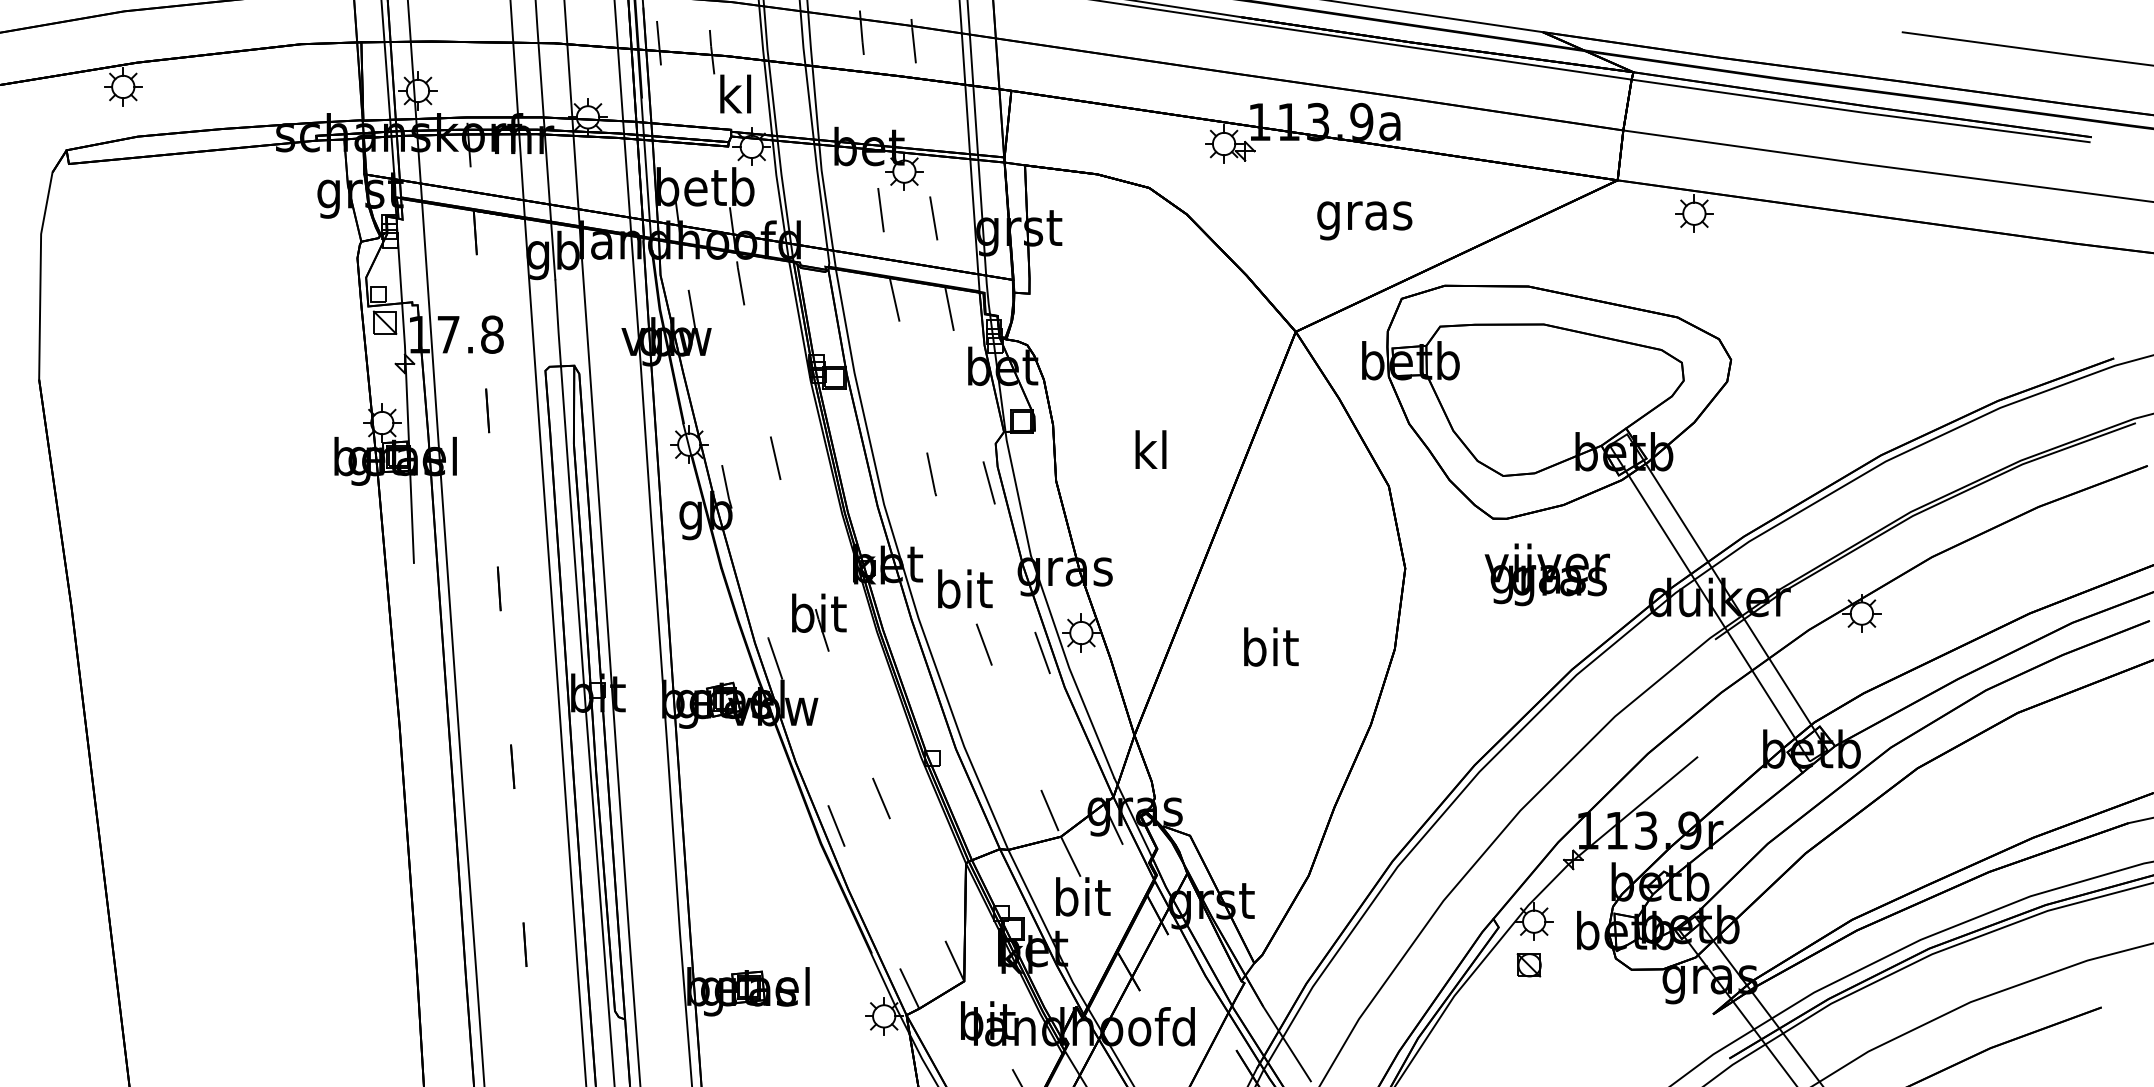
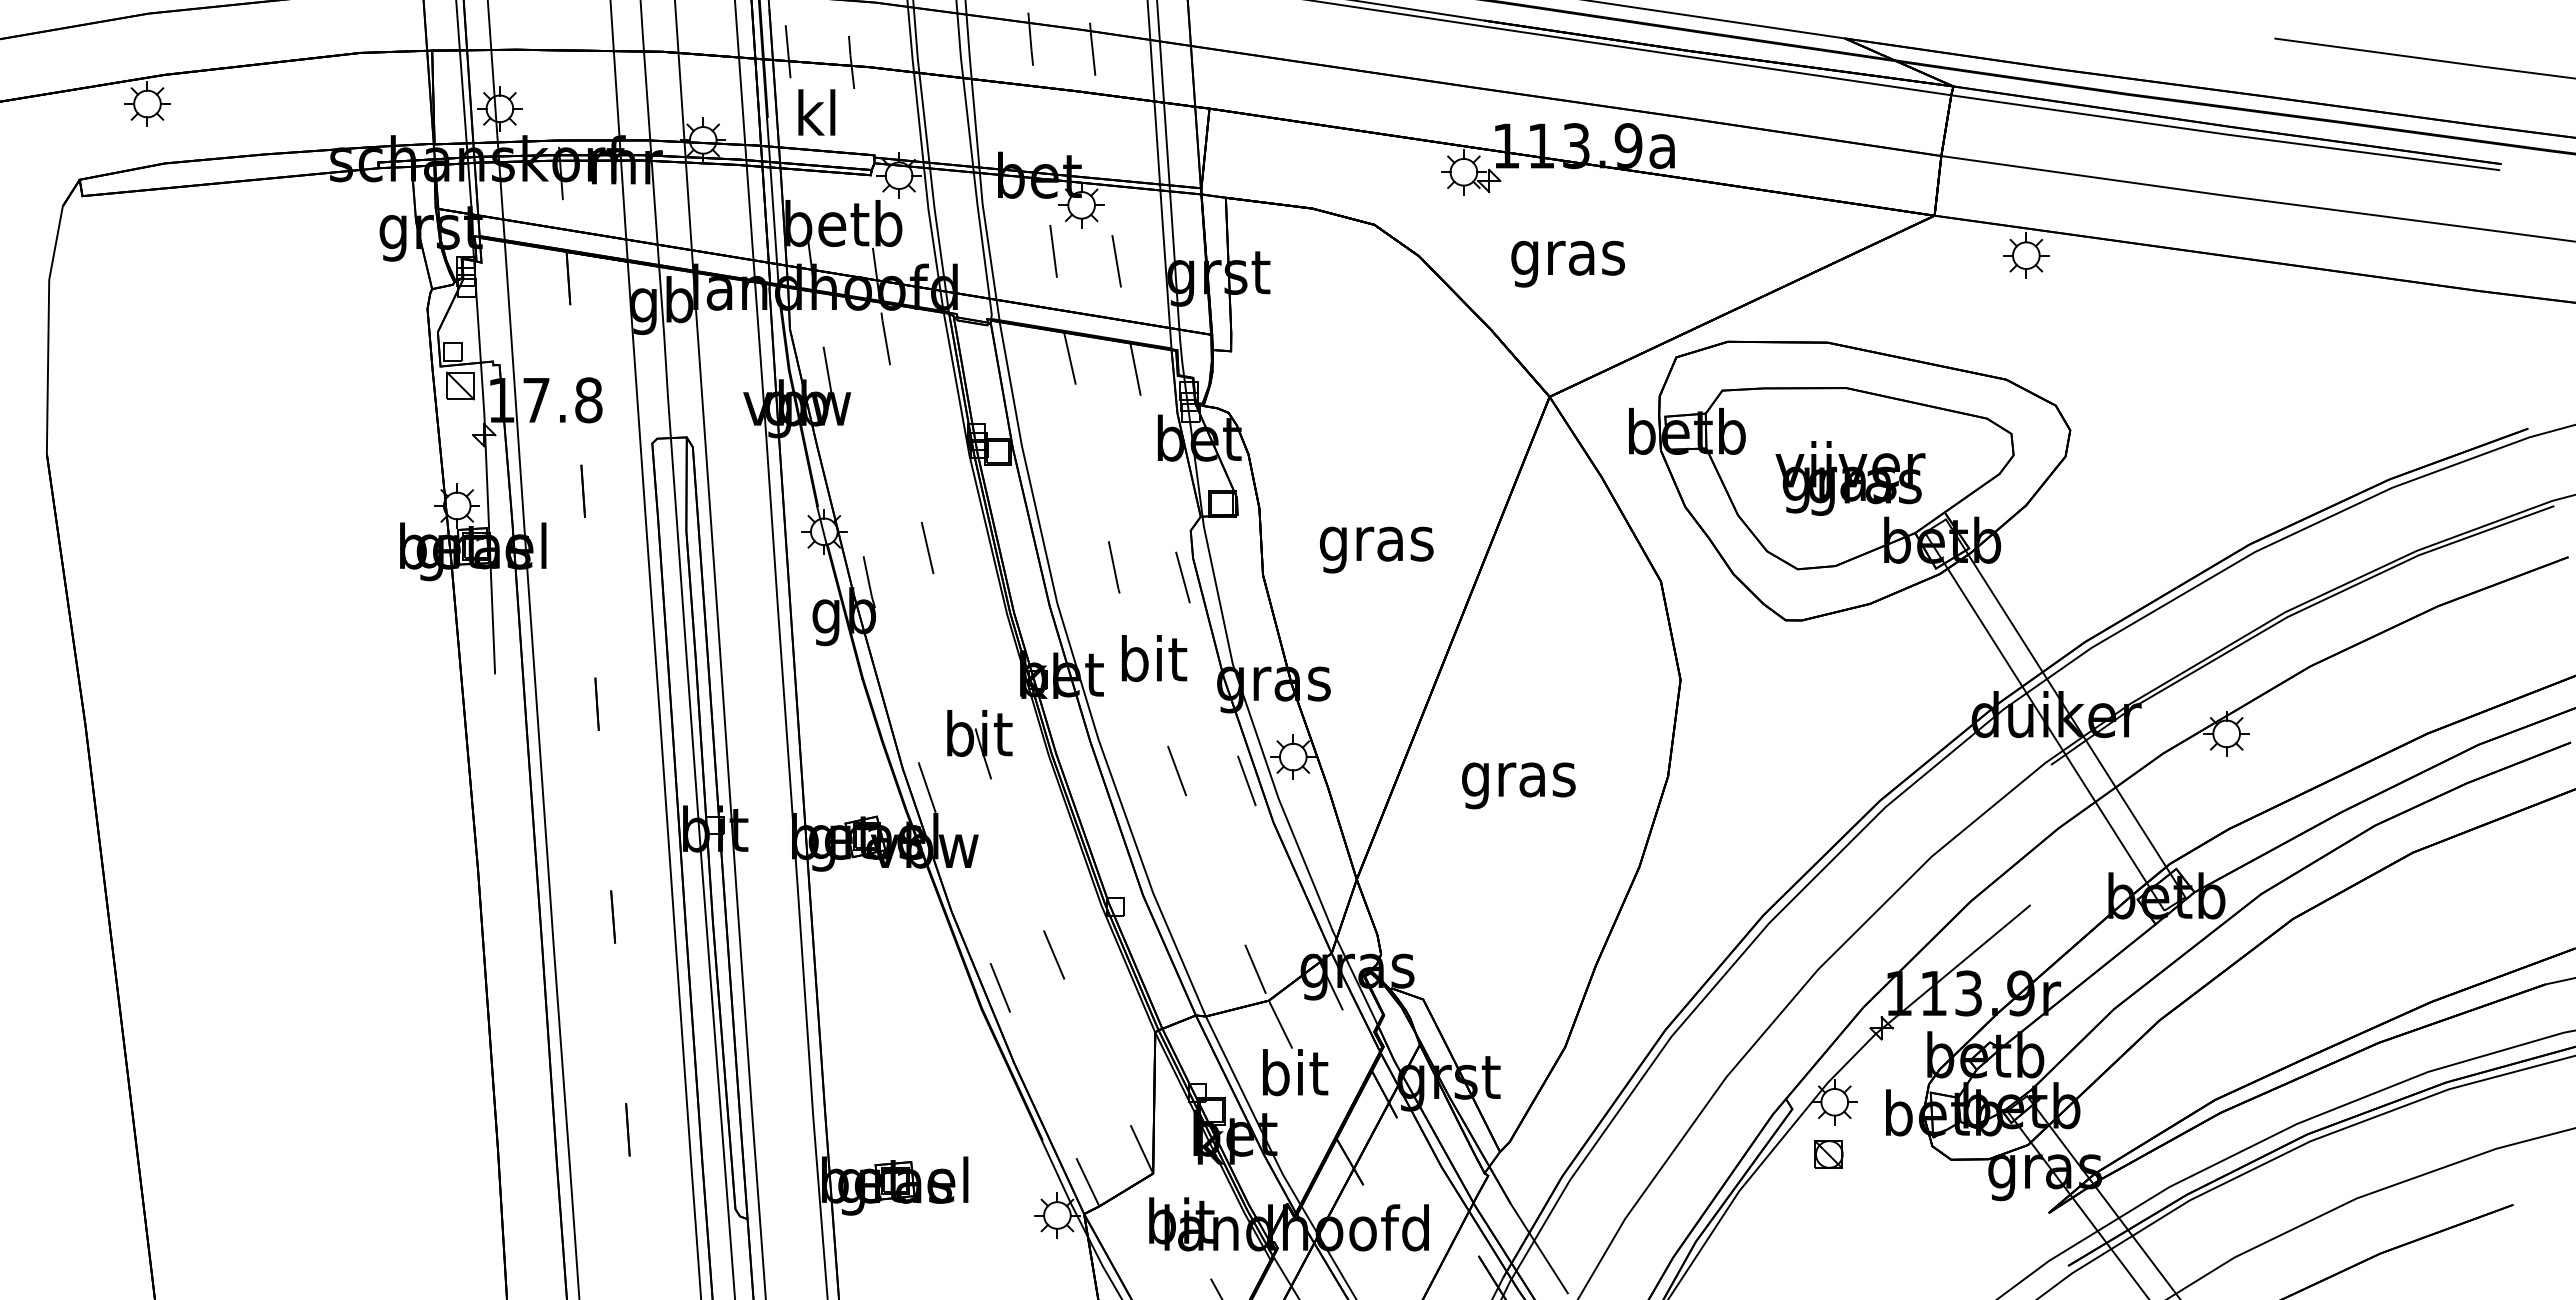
text: (735, 94) -> (816, 112), moved
text: (1364, 220) -> (1567, 263), moved
text: (1151, 454) -> (1376, 543), kl -> gras
text: (1547, 574) -> (1850, 478), moved
text: (965, 589) -> (1154, 658), moved
text: (1269, 651) -> (1518, 779), bit -> gras

